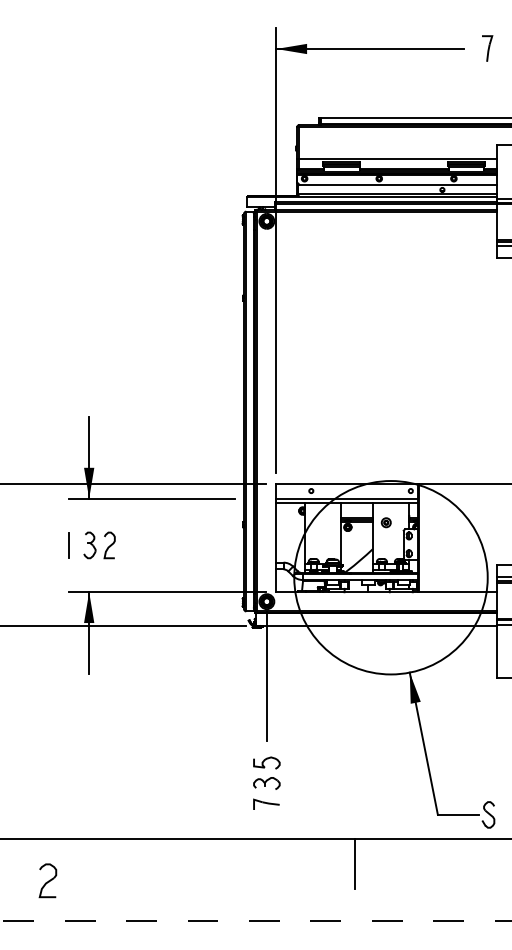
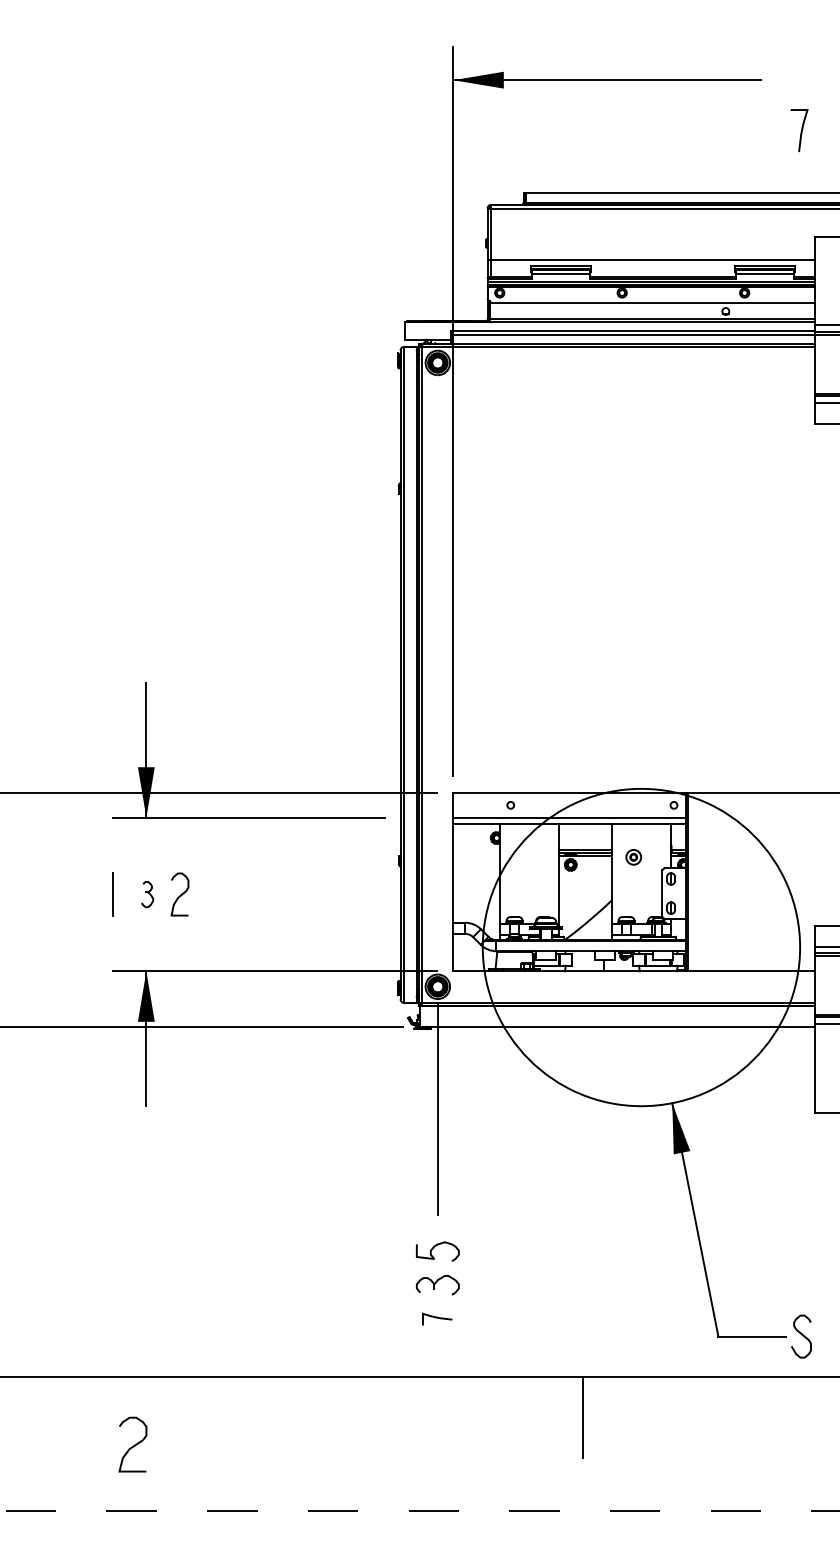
part: (487, 48) -> (799, 130), moved
part: (89, 545) -> (146, 894), size x0.6
part: (266, 803) -> (437, 1317), size x0.7
part: (47, 880) -> (132, 1444), moved

